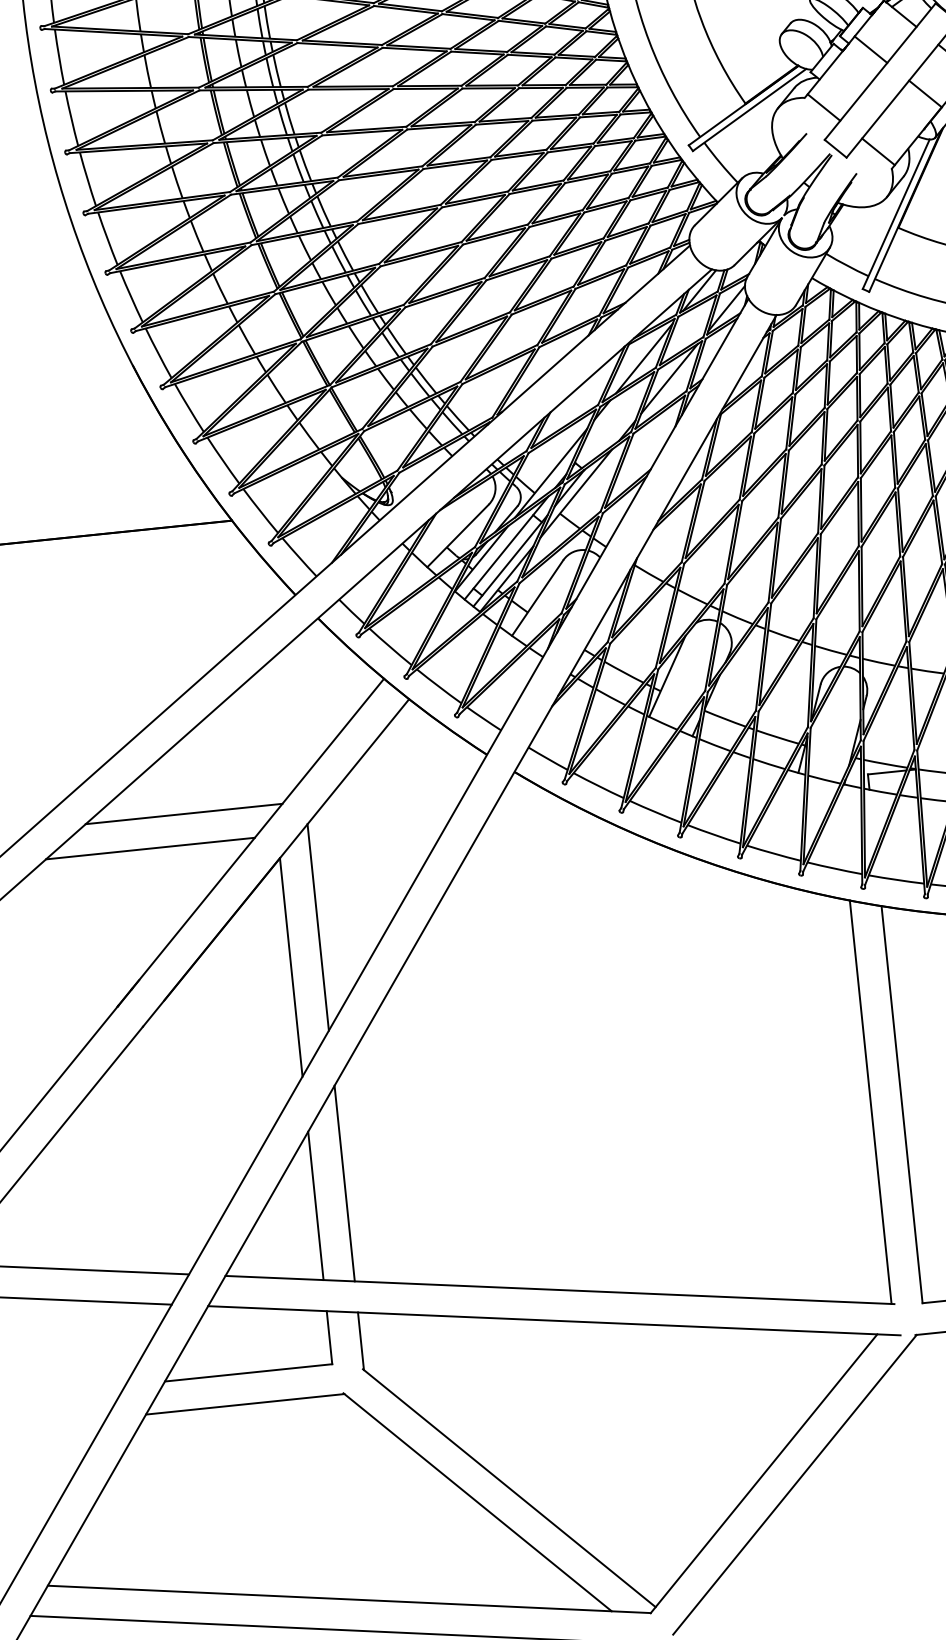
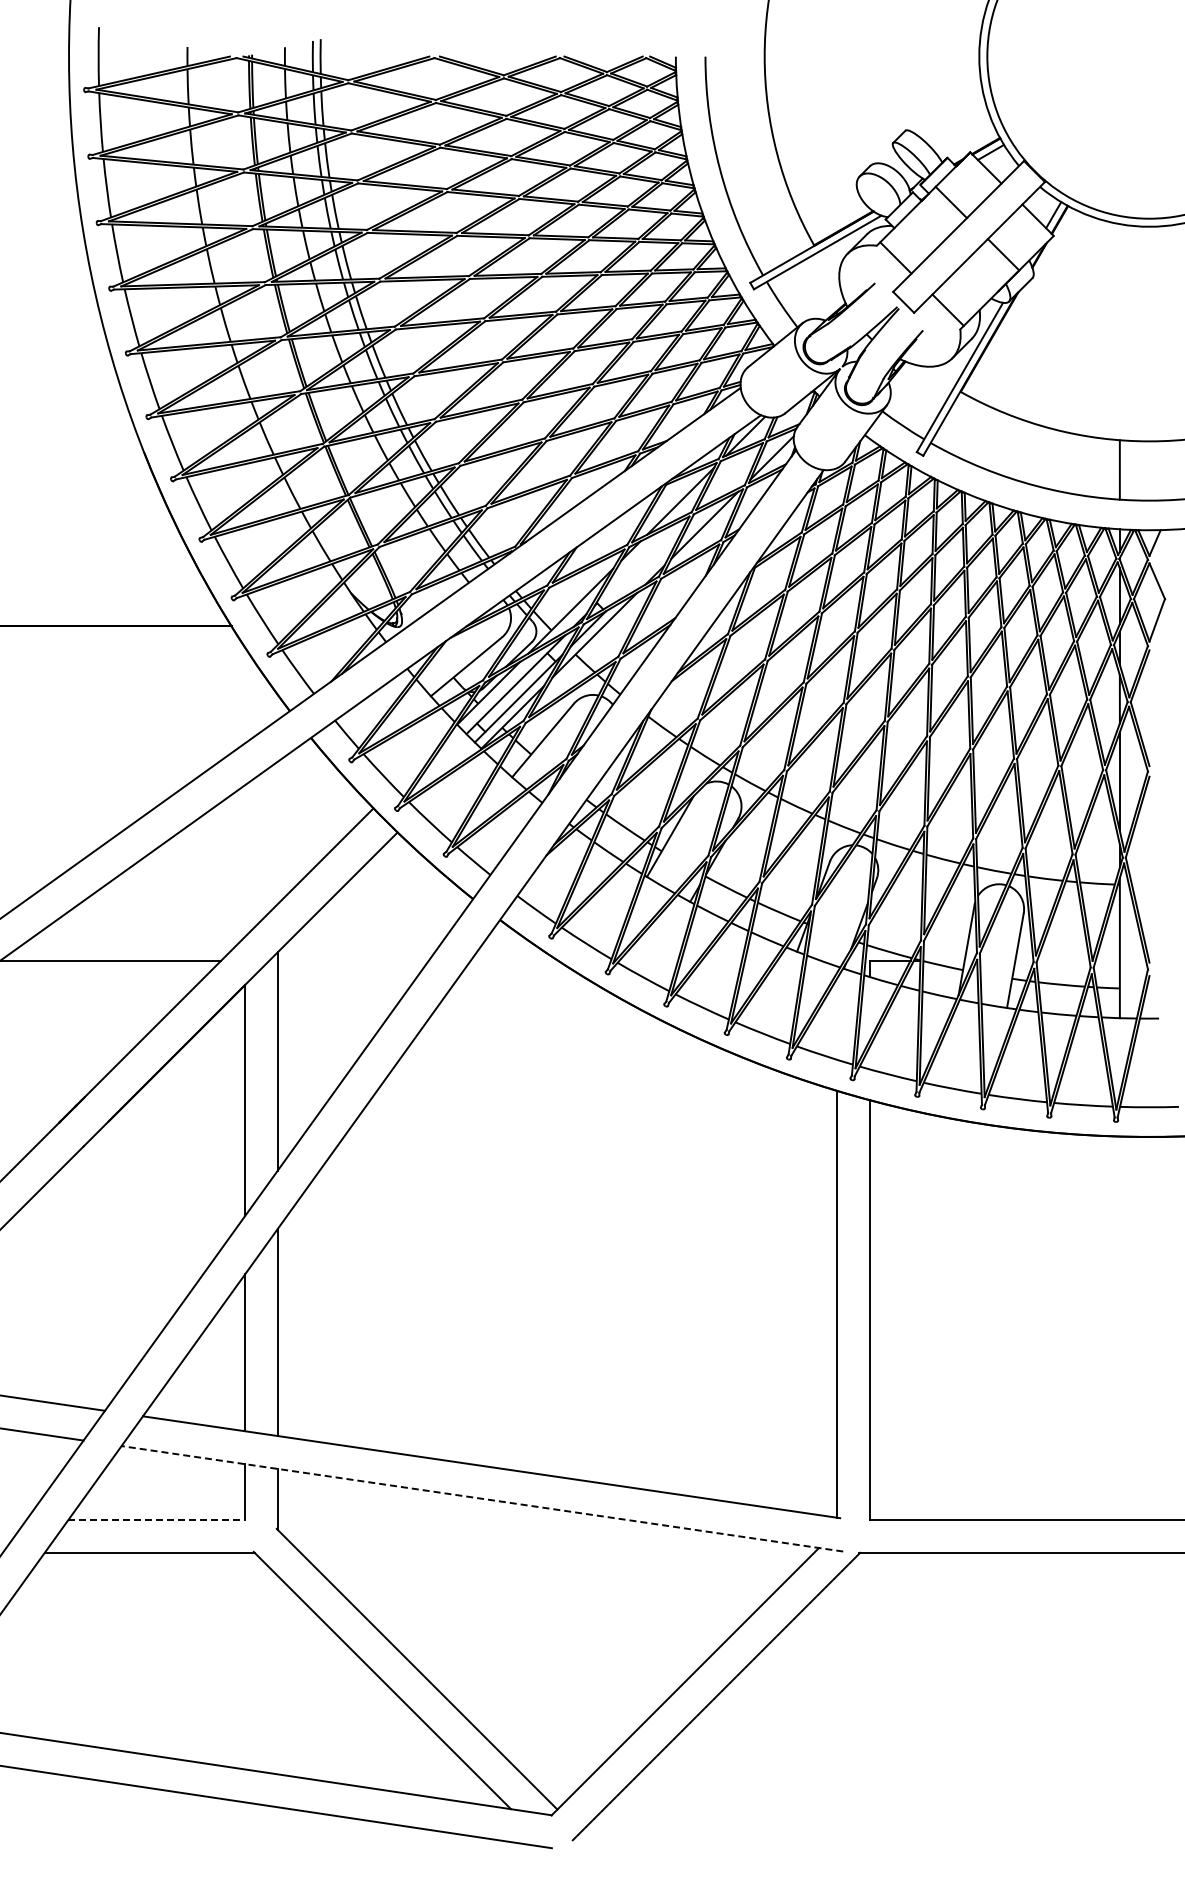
line: (184, 814) -> (149, 928), removed
line: (554, 1320) -> (482, 1498), solid -> dashed
line: (249, 1372) -> (157, 1520), solid -> dashed

